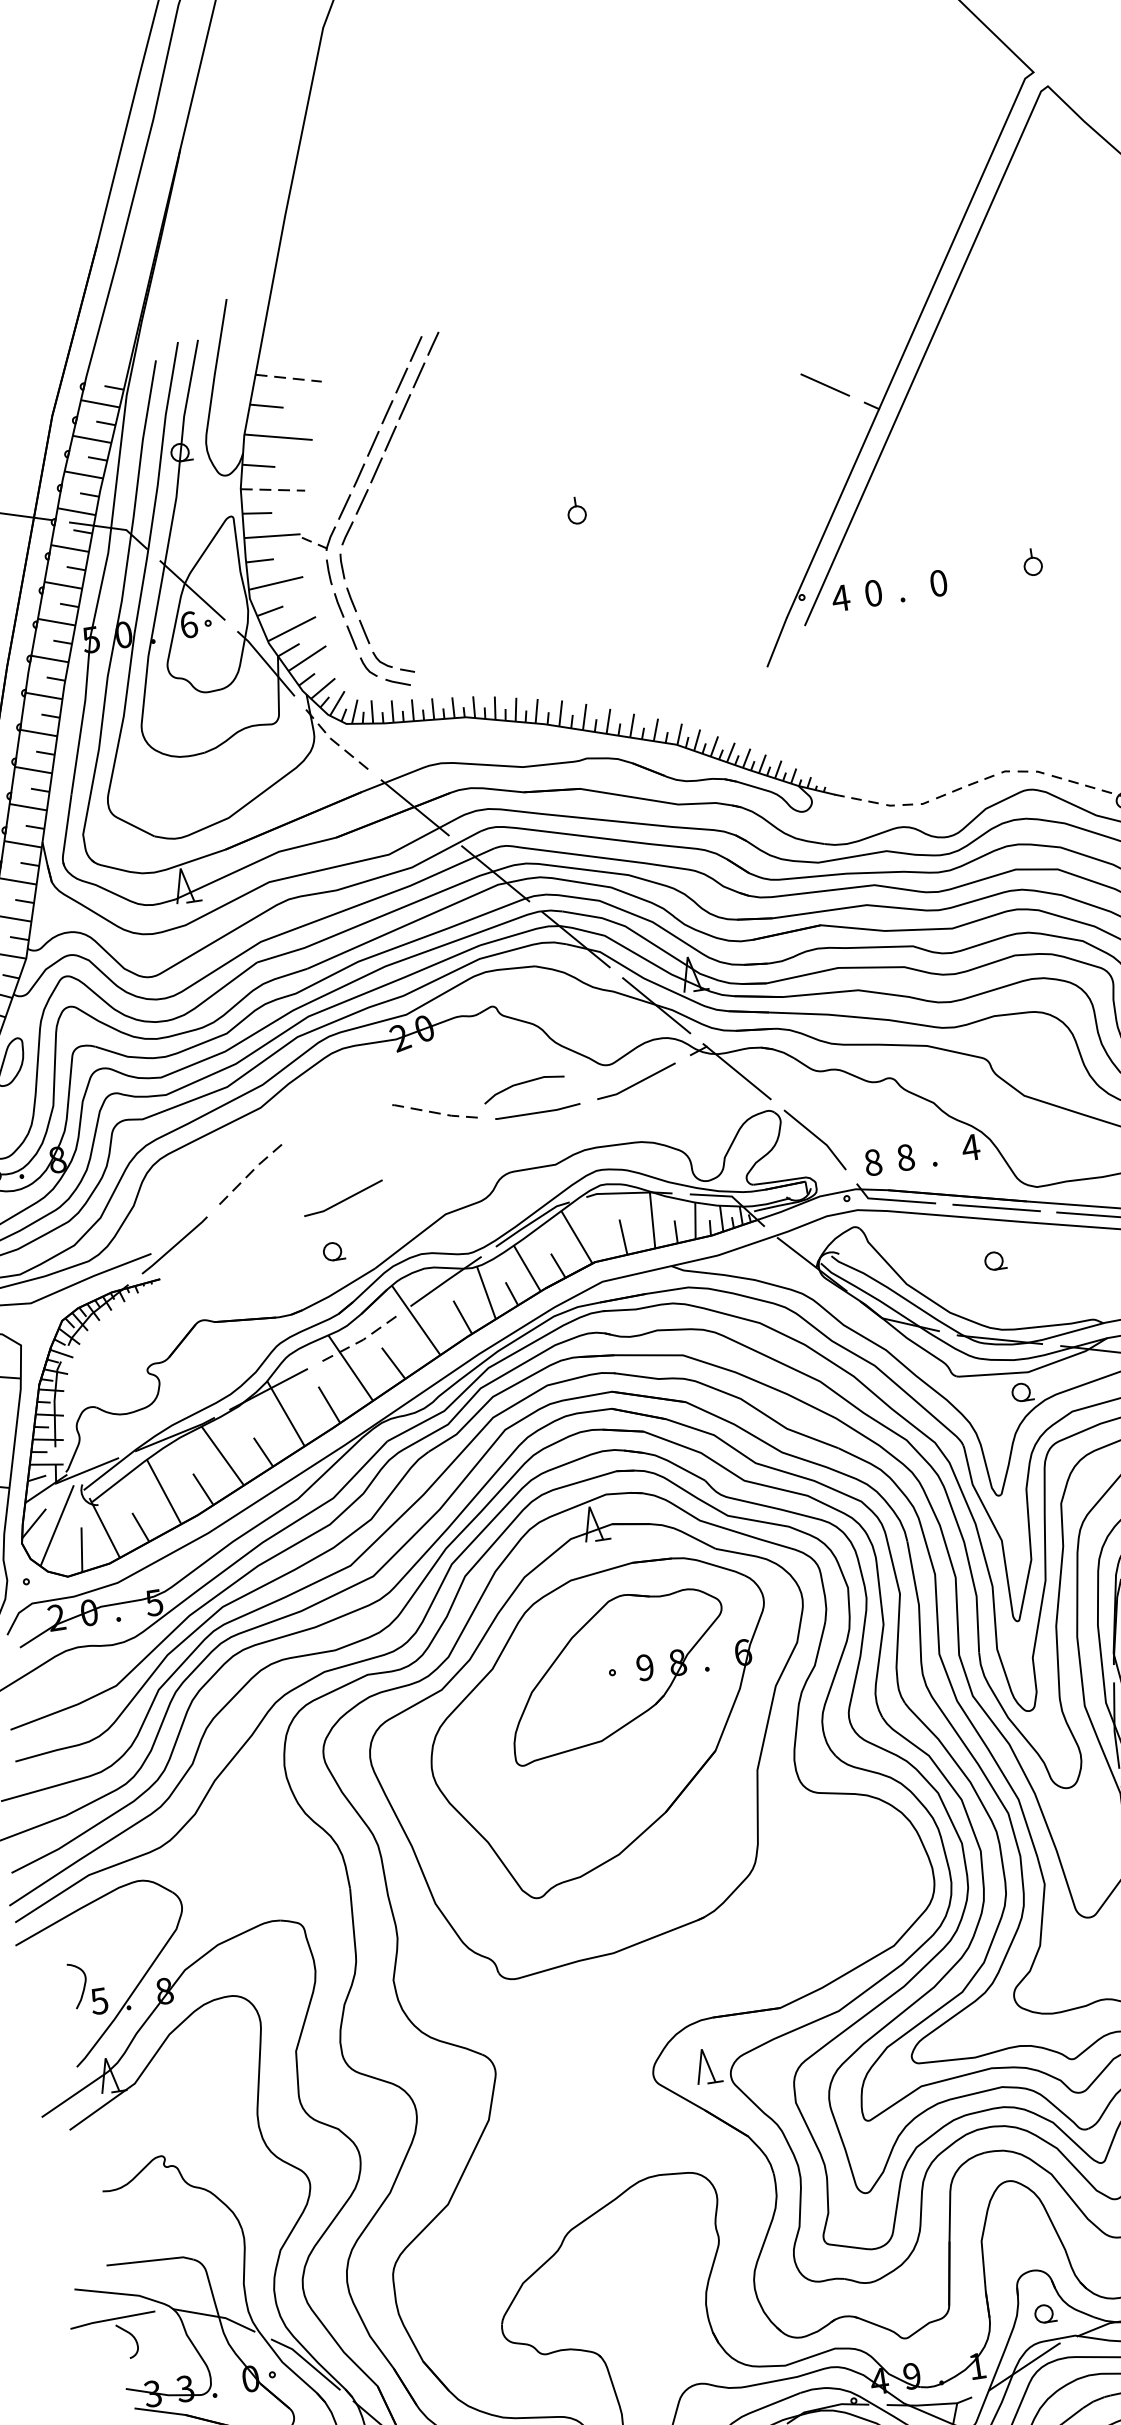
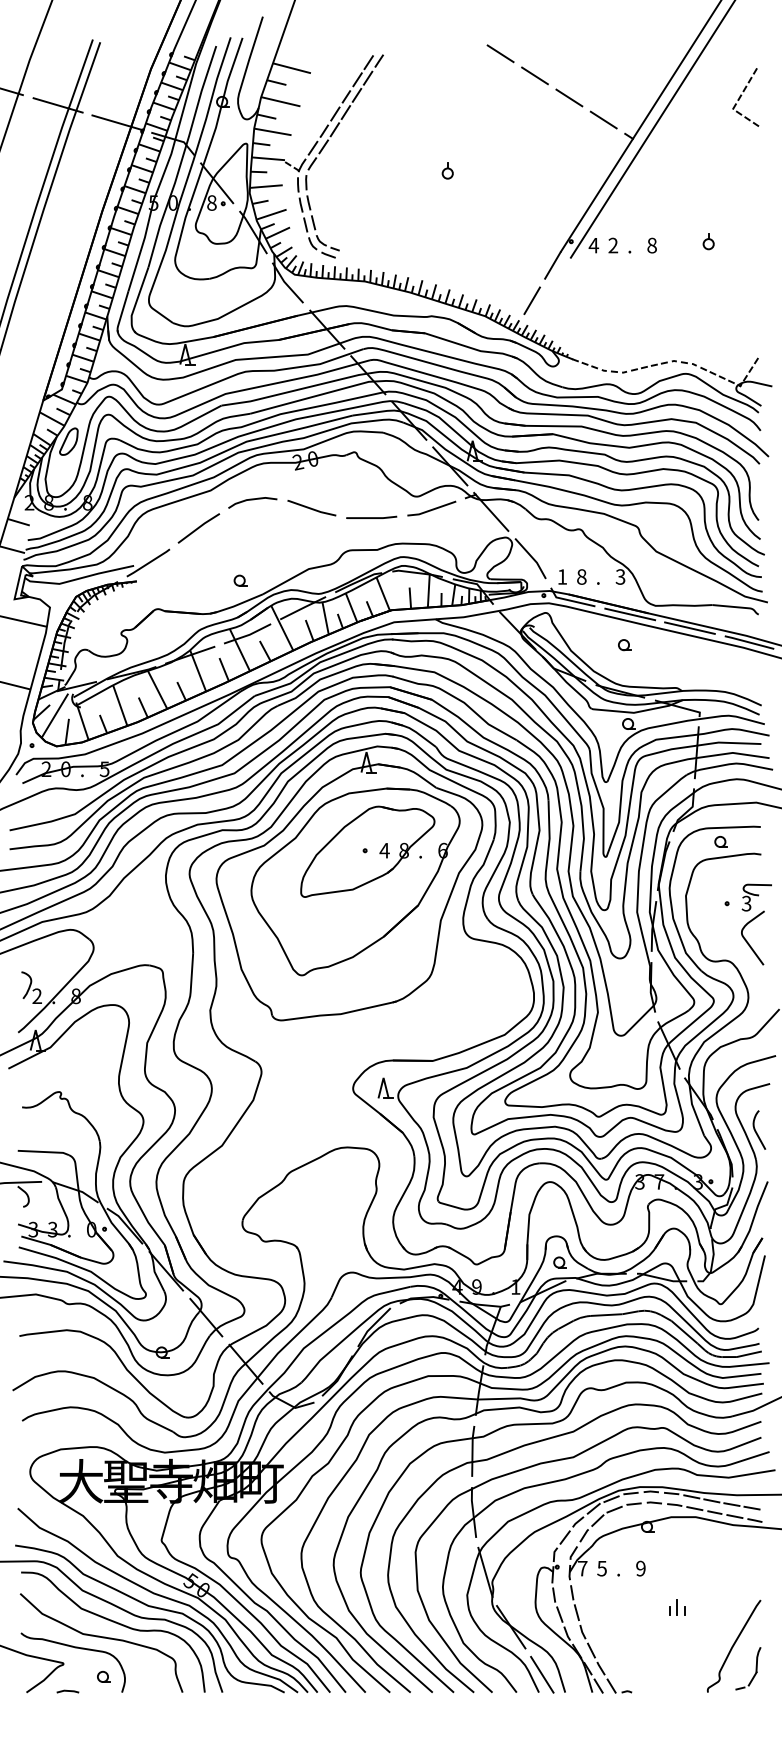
line: (634, 299) -> (500, 53), added
part: (1057, 310) -> (745, 97), added
line: (697, 328) -> (534, 75), added
line: (761, 355) -> (569, 97), added
line: (287, 378) -> (291, 68), dashed -> solid
line: (272, 489) -> (272, 131), dashed -> solid
text: (937, 583) -> (651, 245), 0 -> 8
text: (873, 593) -> (613, 245), 0 -> 2
text: (188, 624) -> (211, 202), 6 -> 8
line: (750, 706) -> (531, 300), added
line: (333, 741) -> (285, 283), dashed -> solid
line: (523, 1084) -> (252, 500), moved
line: (434, 1112) -> (311, 508), dashed -> solid
text: (970, 1146) -> (620, 576), 4 -> 3
text: (873, 1161) -> (562, 576), 8 -> 1
line: (251, 1172) -> (199, 527), dashed -> solid
line: (344, 1197) -> (251, 550), removed
line: (359, 1341) -> (247, 635), dashed -> solid
text: (644, 1667) -> (384, 850), 9 -> 4
text: (98, 2001) -> (36, 996), 5 -> 2

